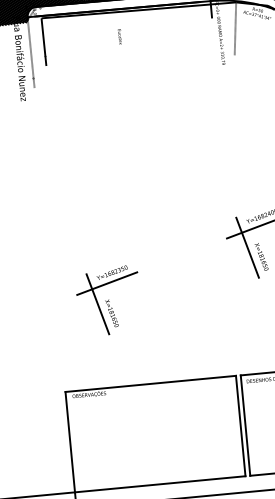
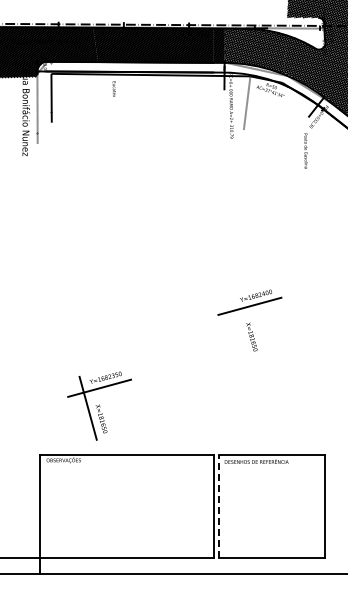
text: (119, 36) -> (113, 88), moved
line: (247, 246) -> (238, 325), removed
part: (108, 300) -> (99, 405), moved
line: (245, 425) -> (219, 506), solid -> dashed

